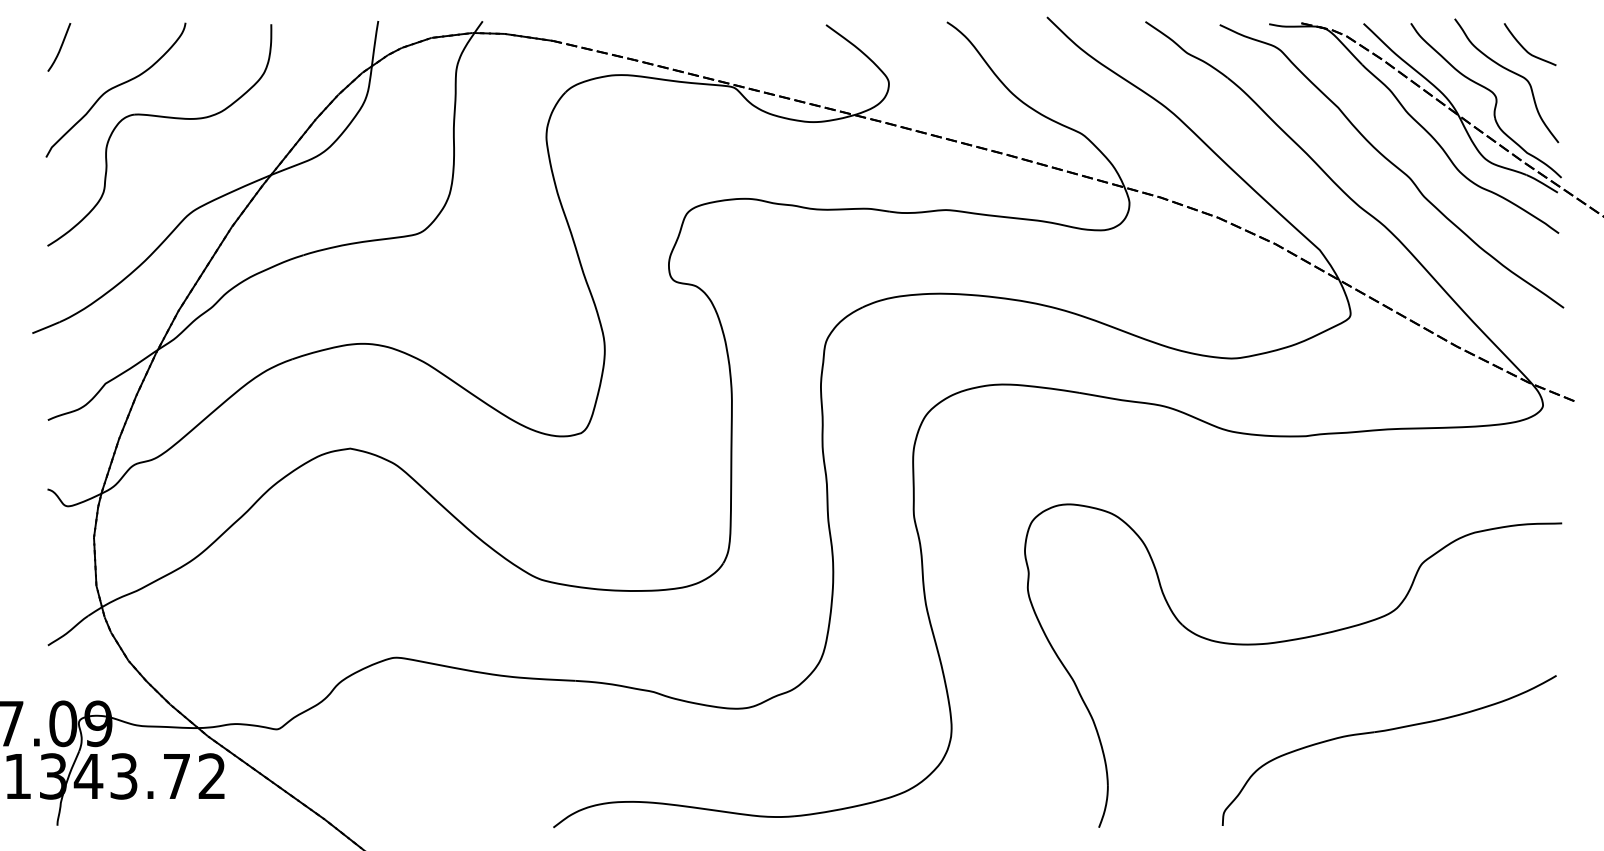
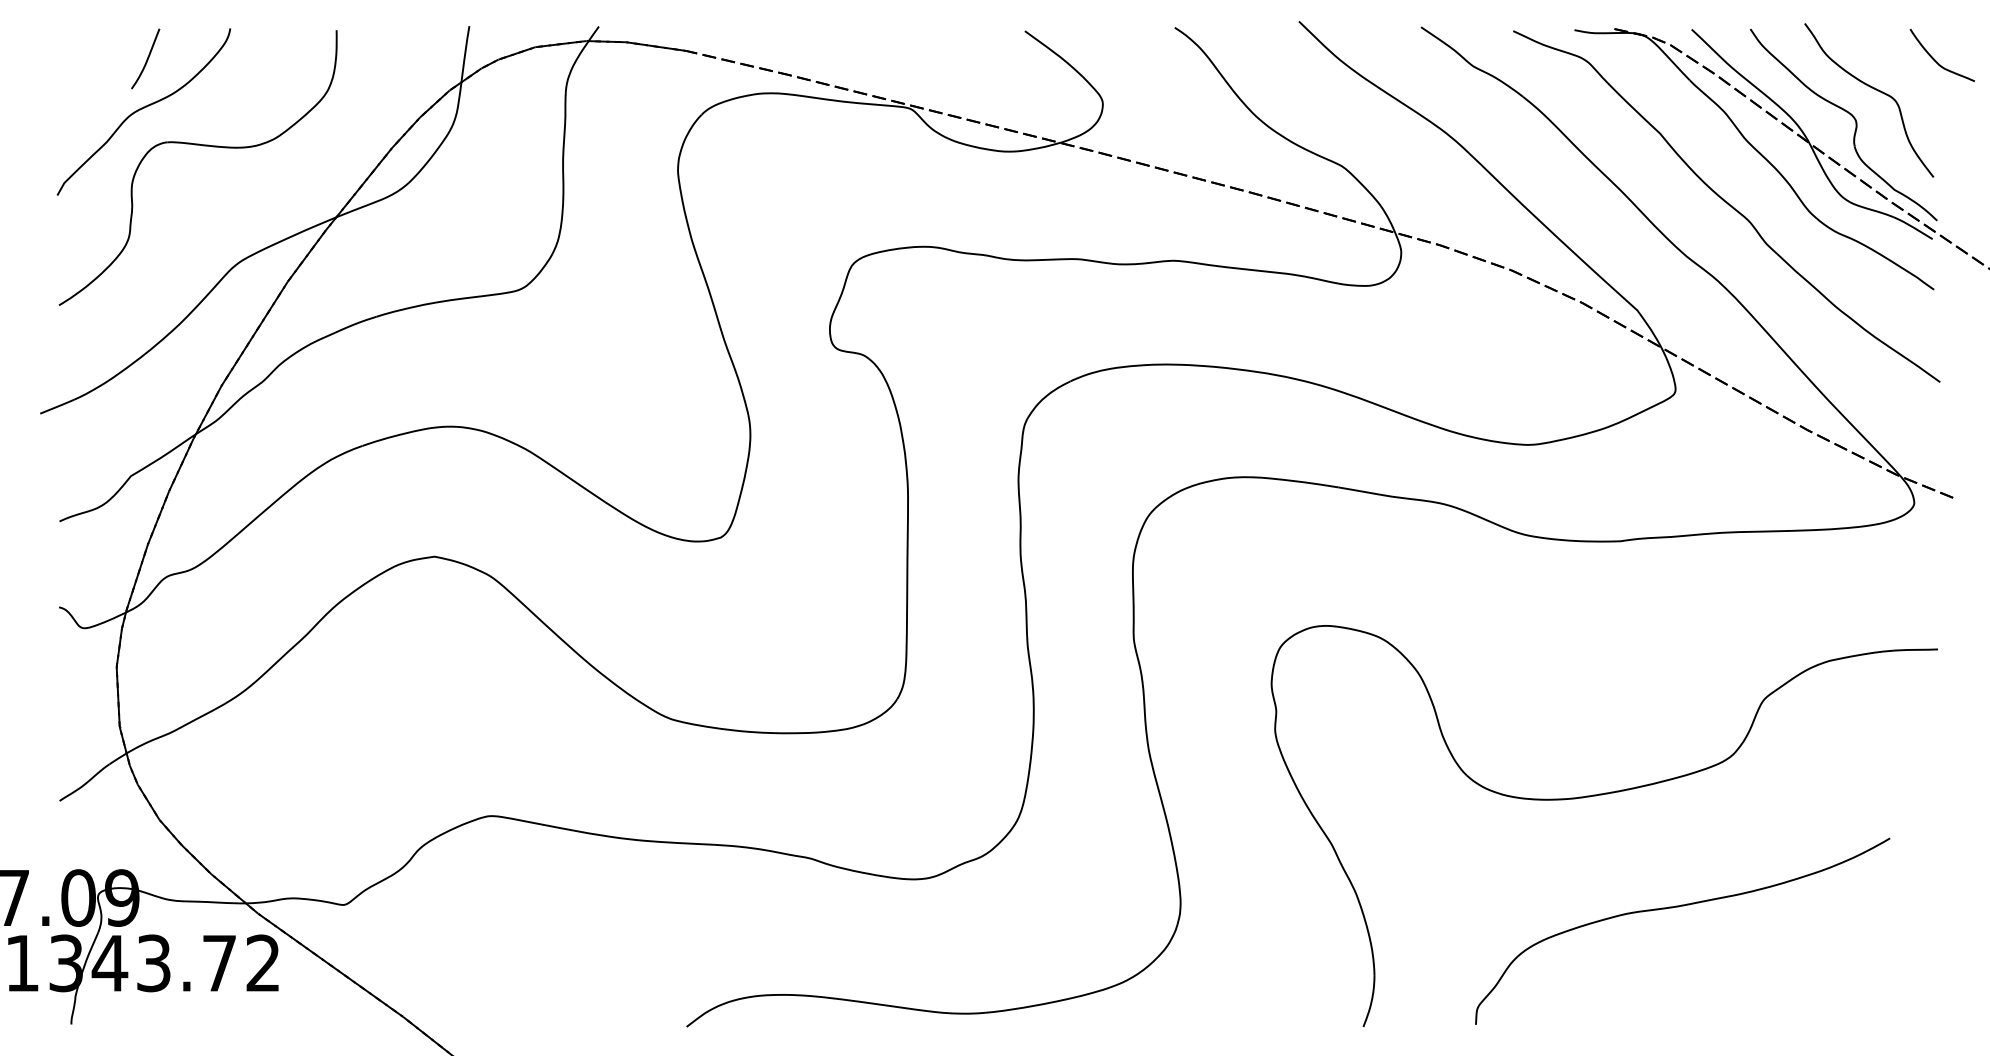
curve: (59, 47) -> (146, 59), moved
curve: (1525, 48) -> (1936, 60), moved
part: (1386, 731) -> (1678, 907), moved

